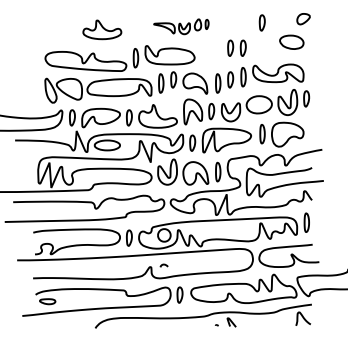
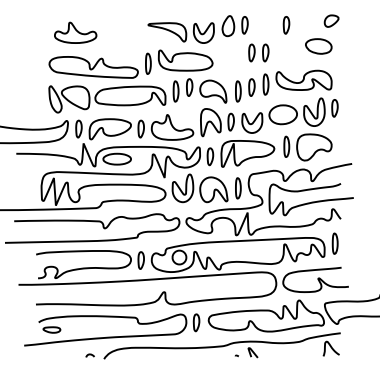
part: (180, 26) -> (197, 29), size x1.67
part: (102, 29) -> (75, 32), moved
curve: (163, 265) -> (89, 355), moved

